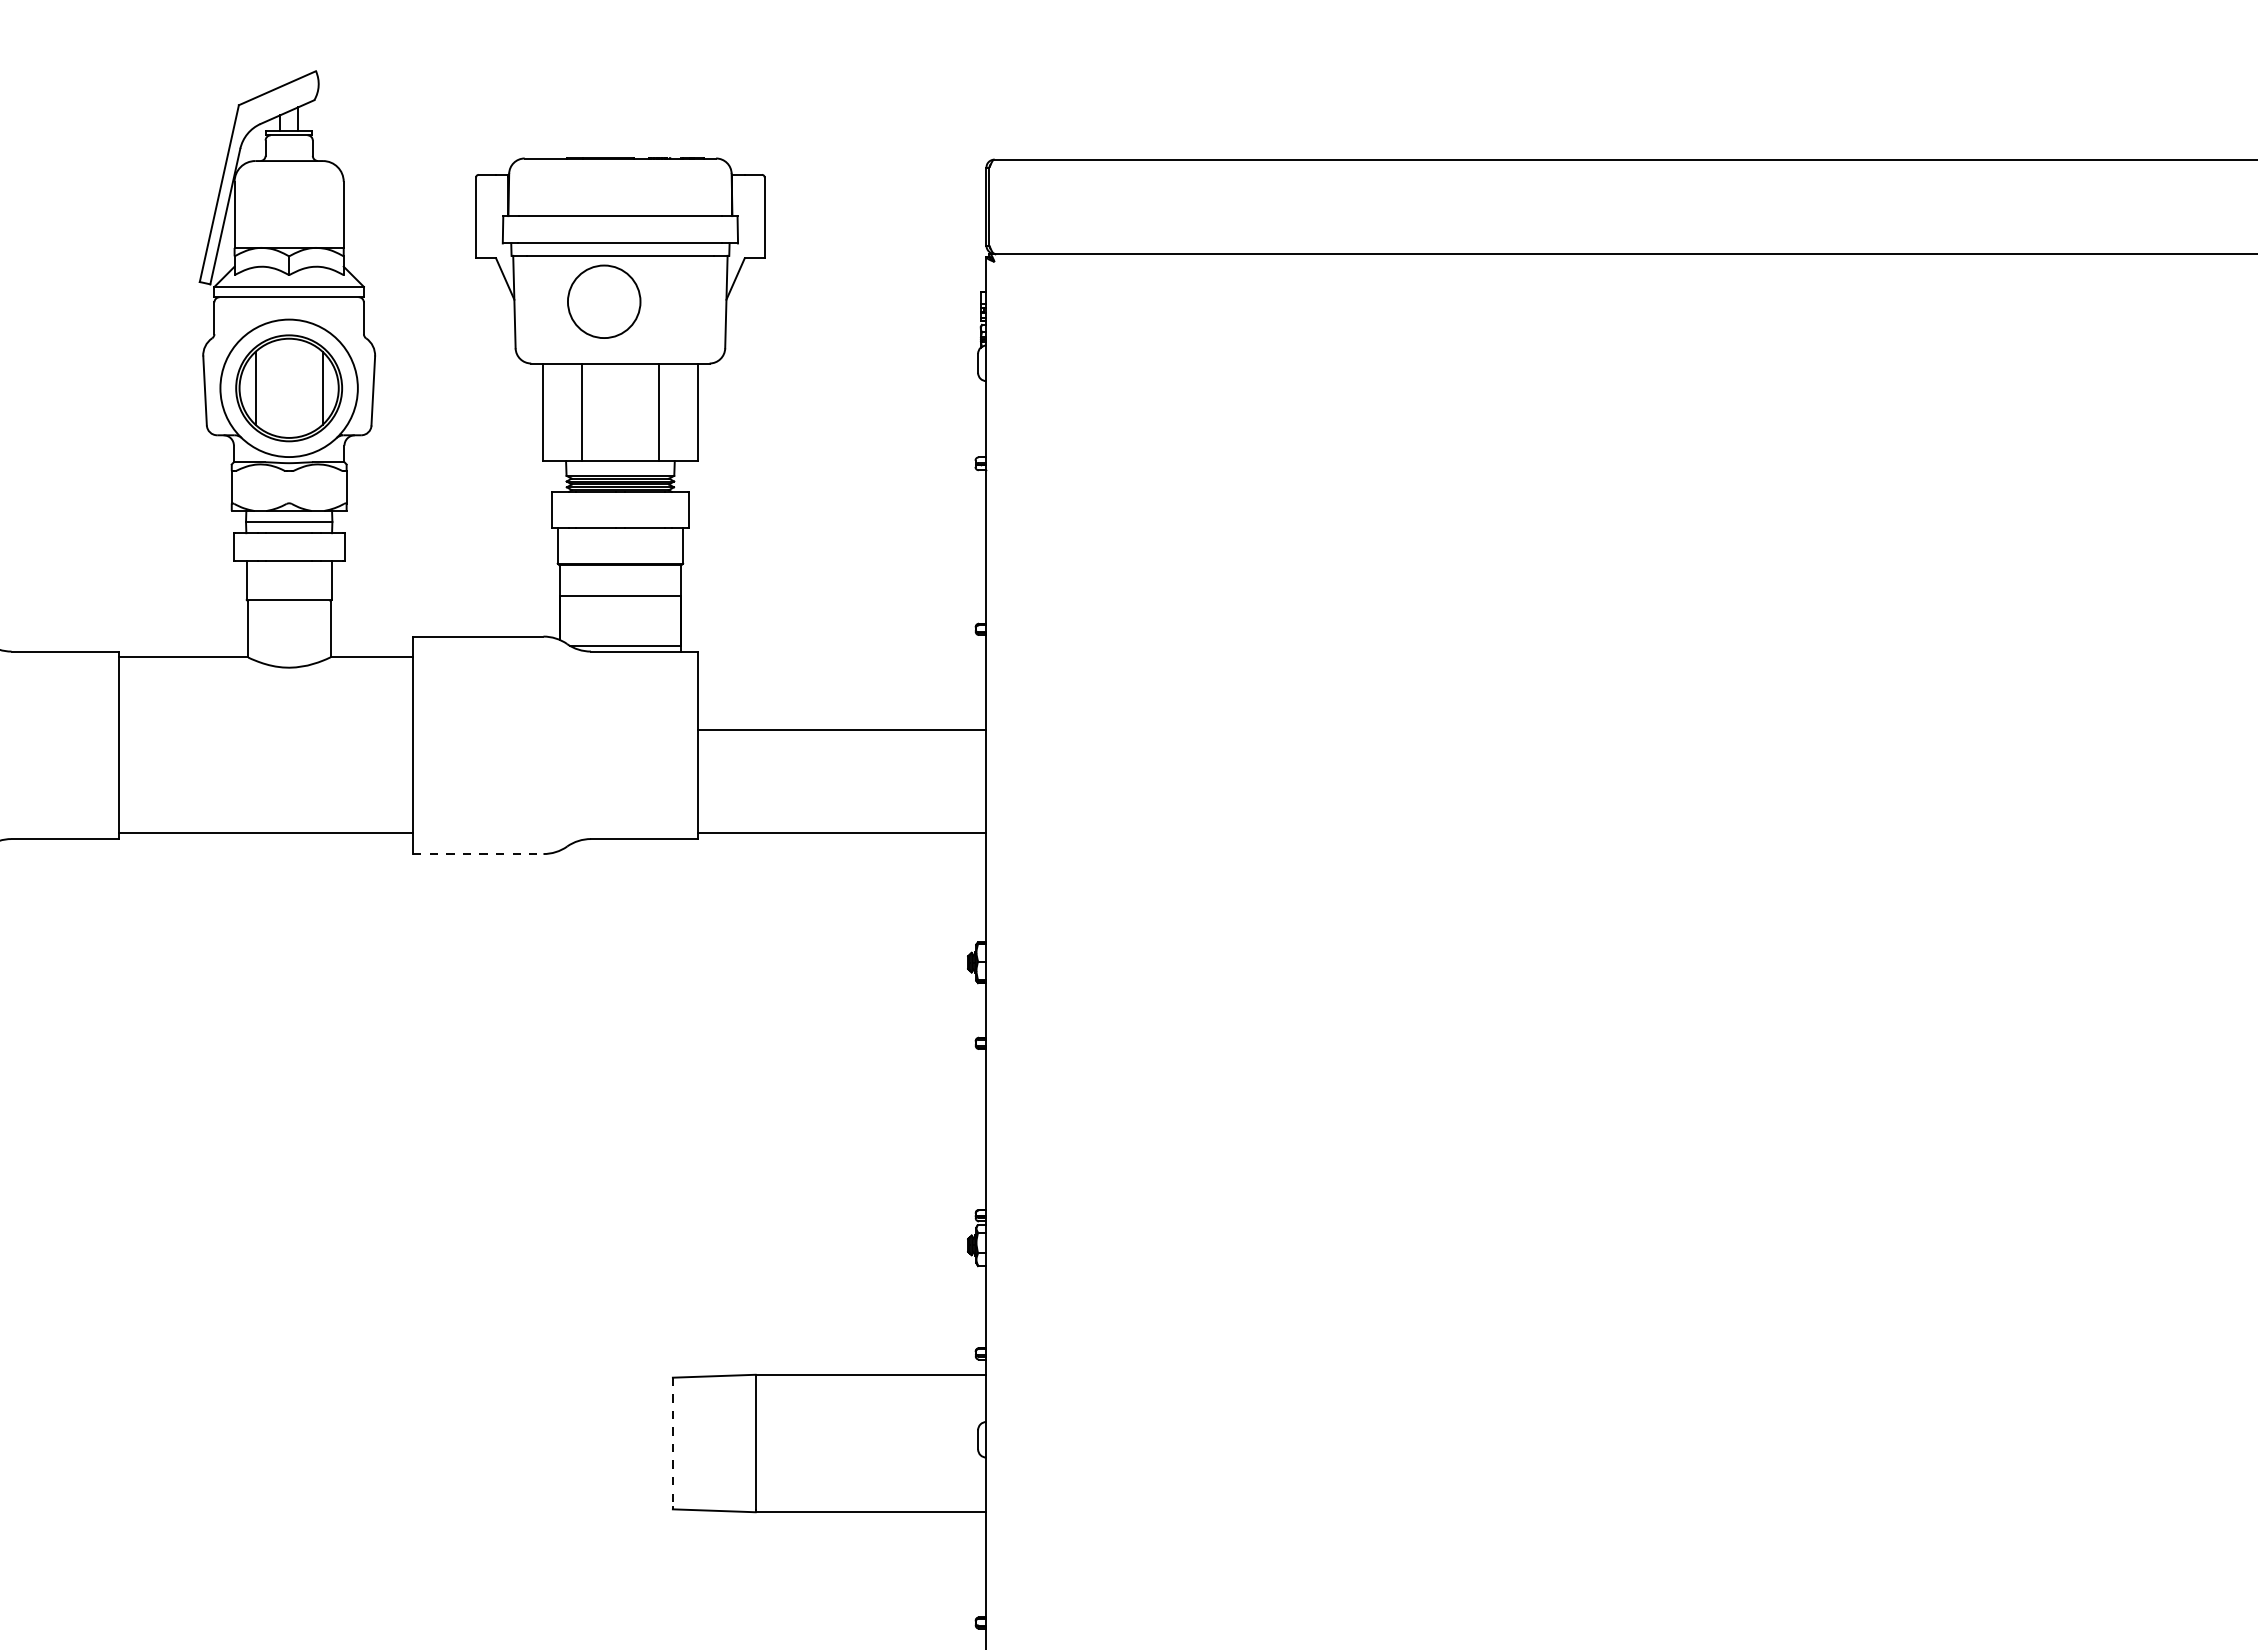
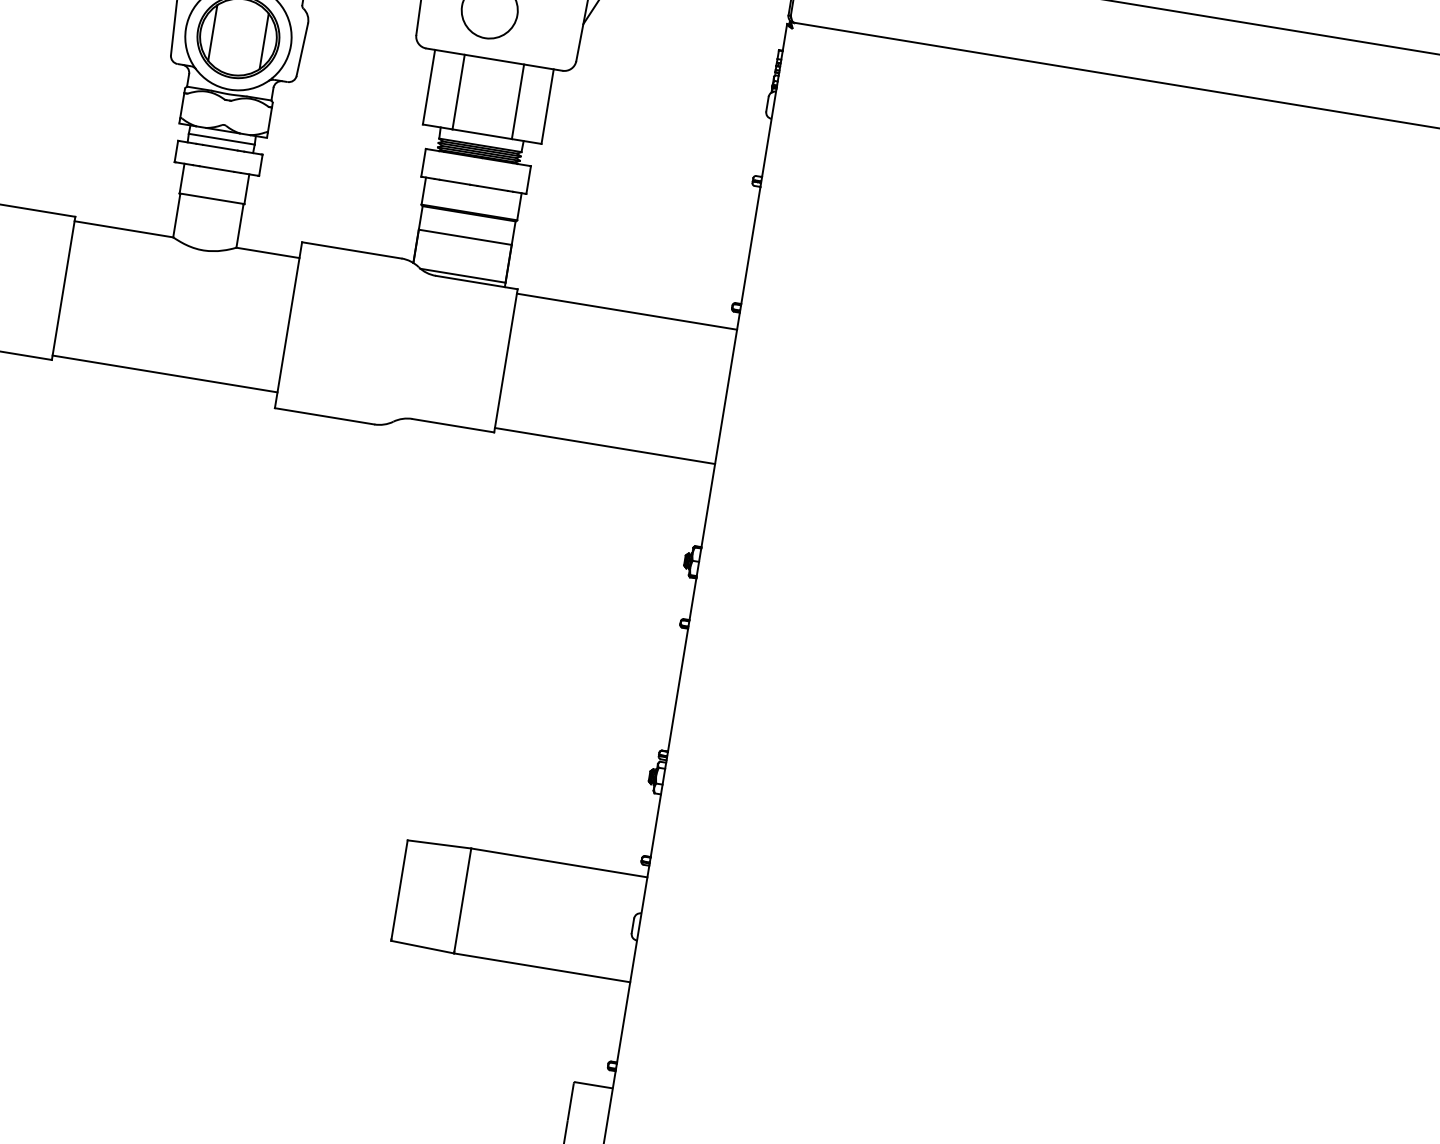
line: (842, 730) -> (627, 311), moved
line: (478, 854) -> (324, 416), dashed -> solid
line: (672, 1442) -> (399, 889), dashed -> solid

